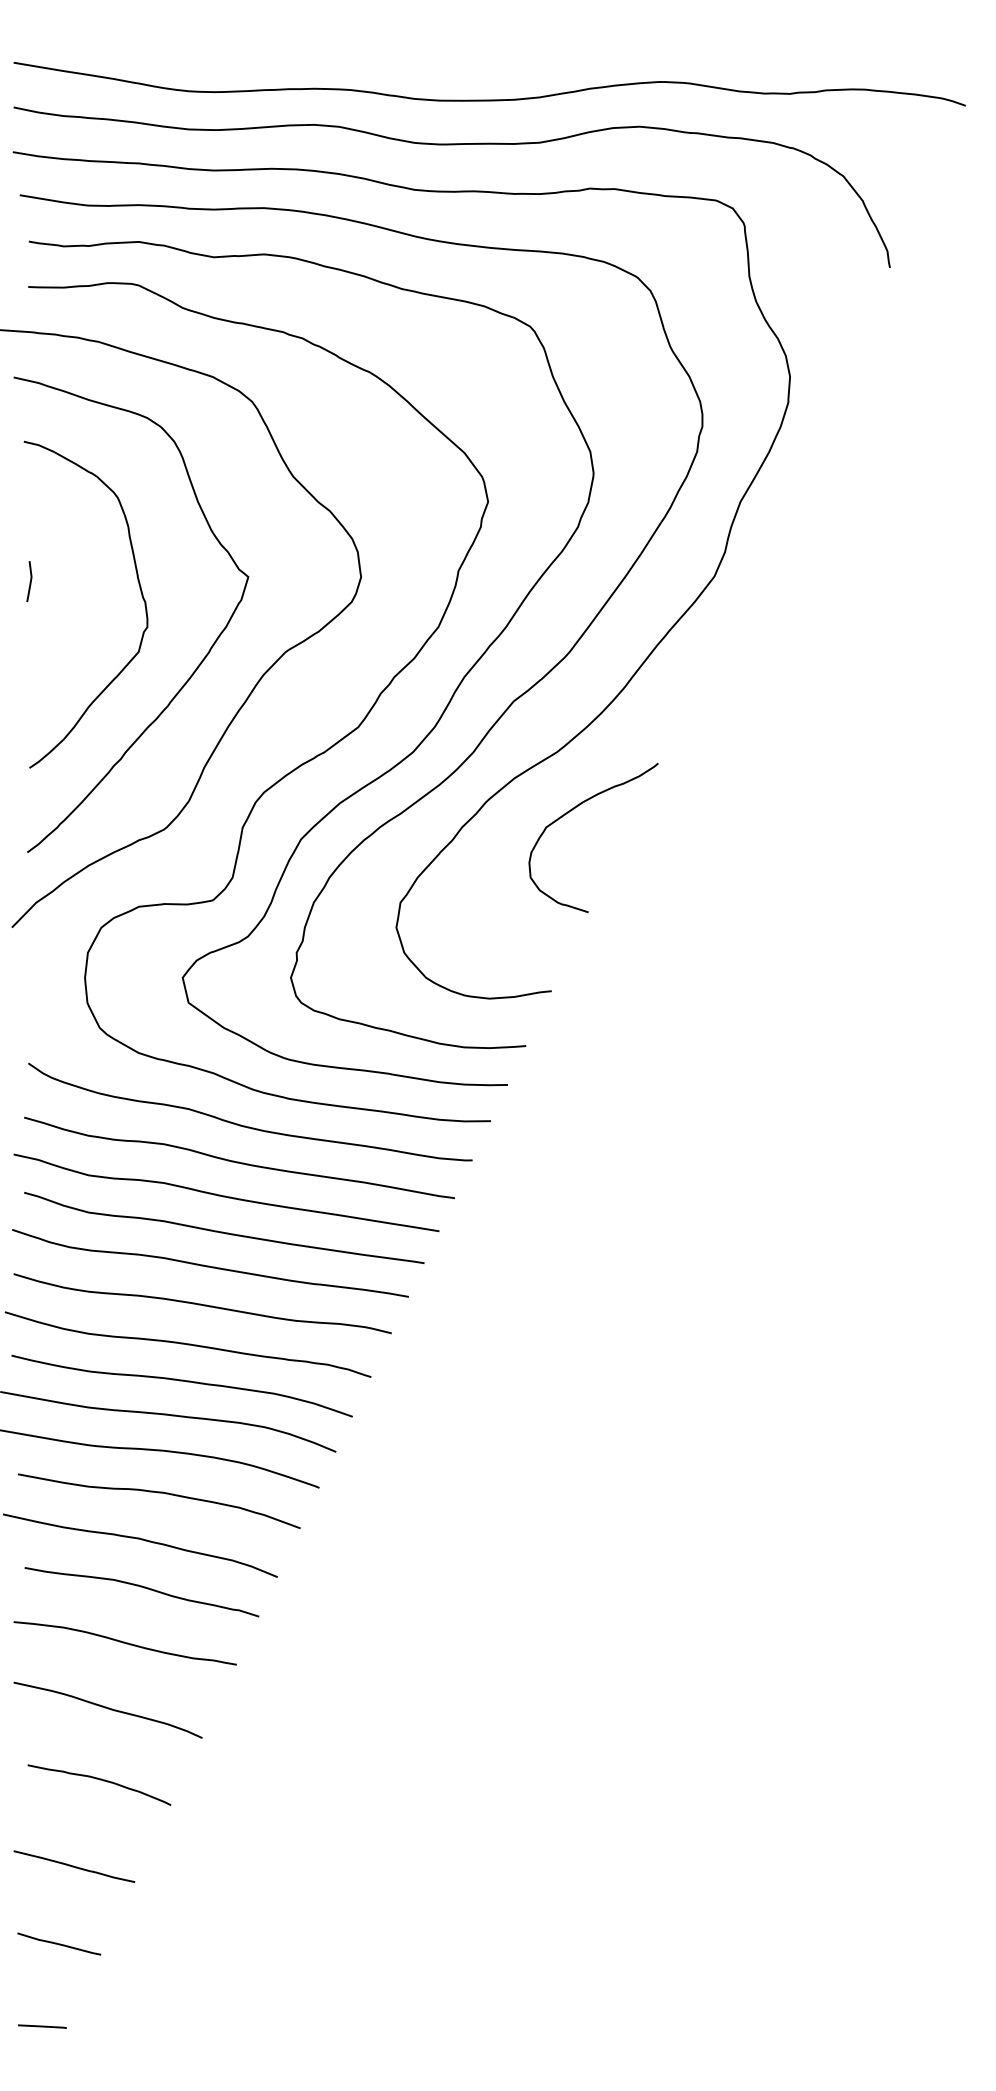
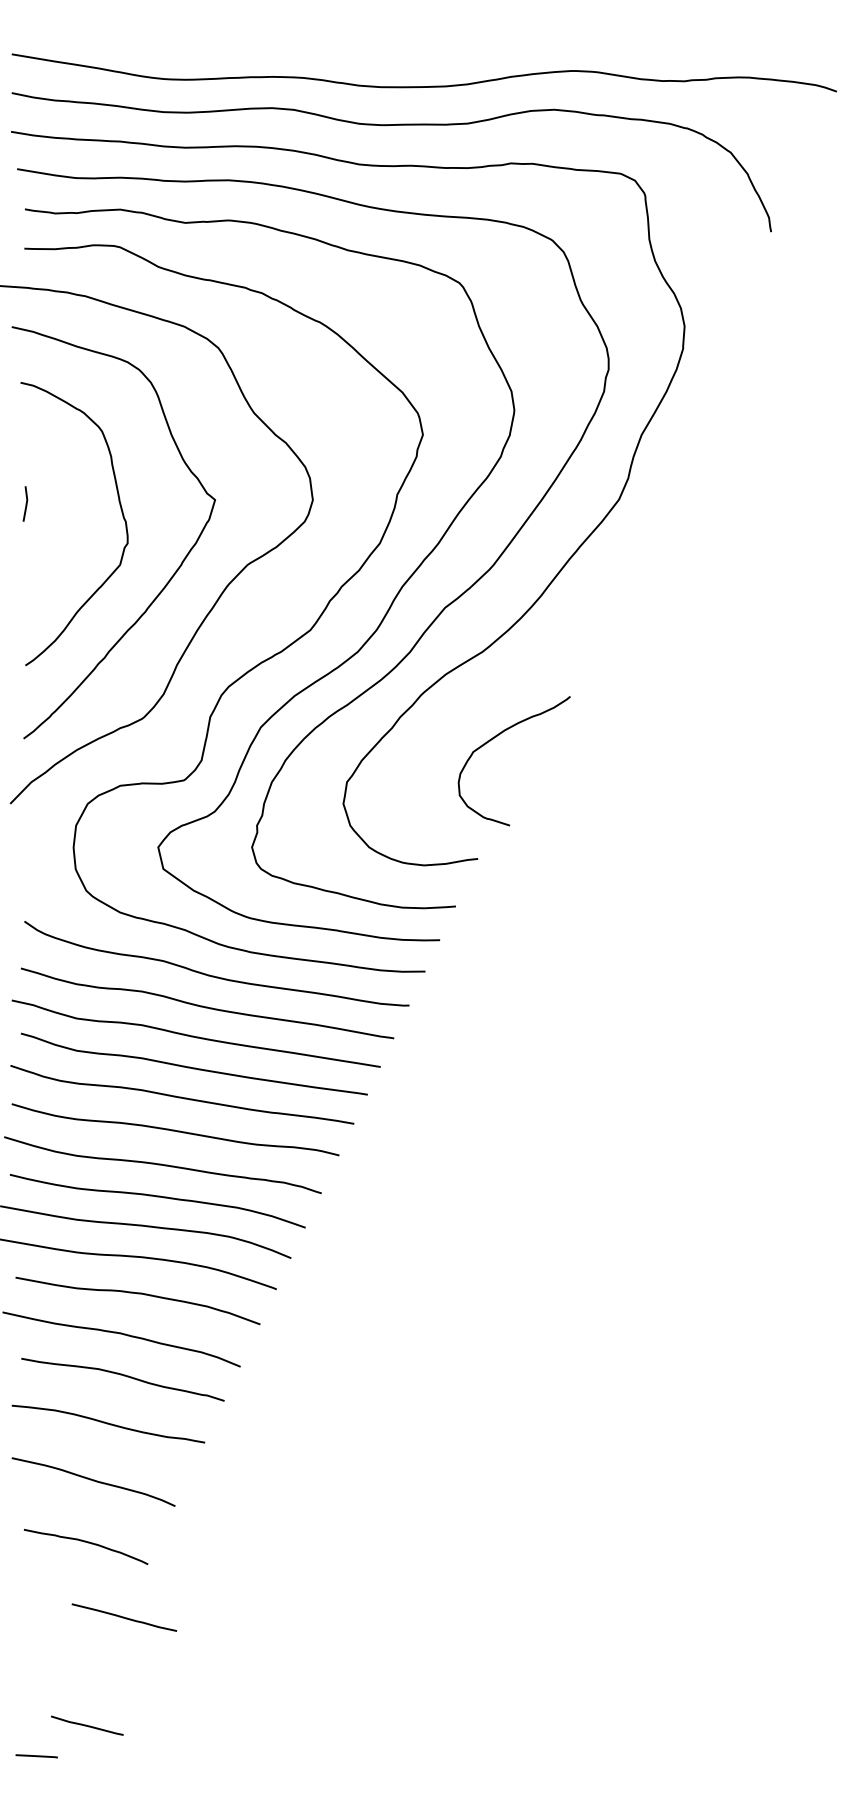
curve: (573, 810) -> (496, 737), moved
line: (74, 1866) -> (124, 1617), moved
line: (59, 1943) -> (87, 1725), moved

